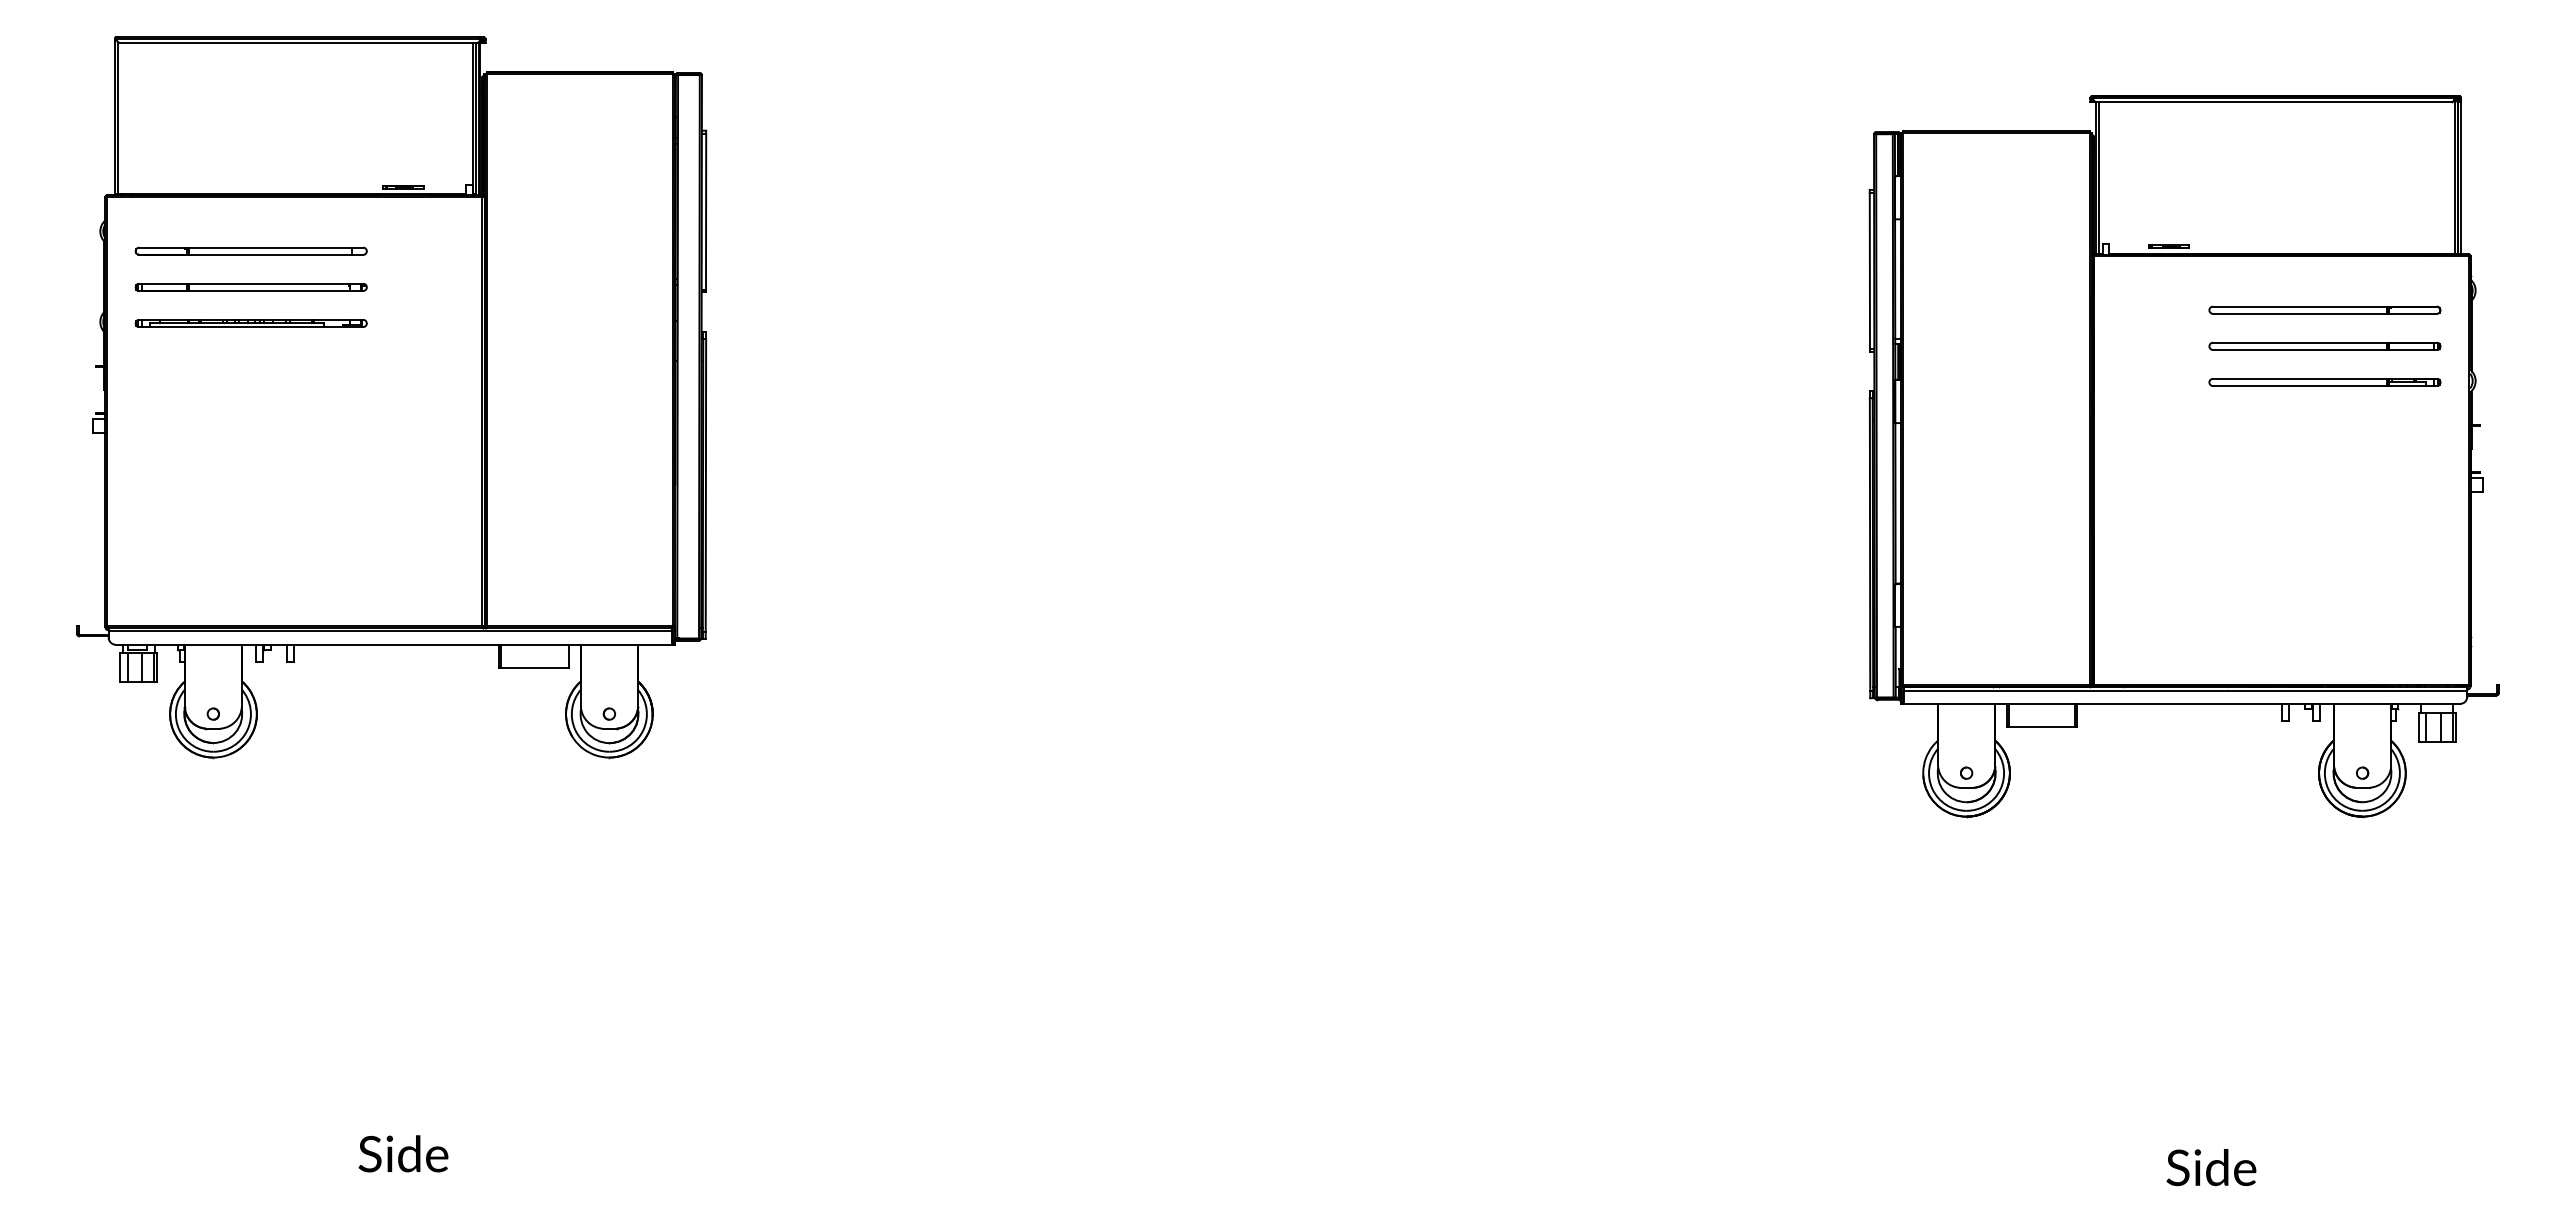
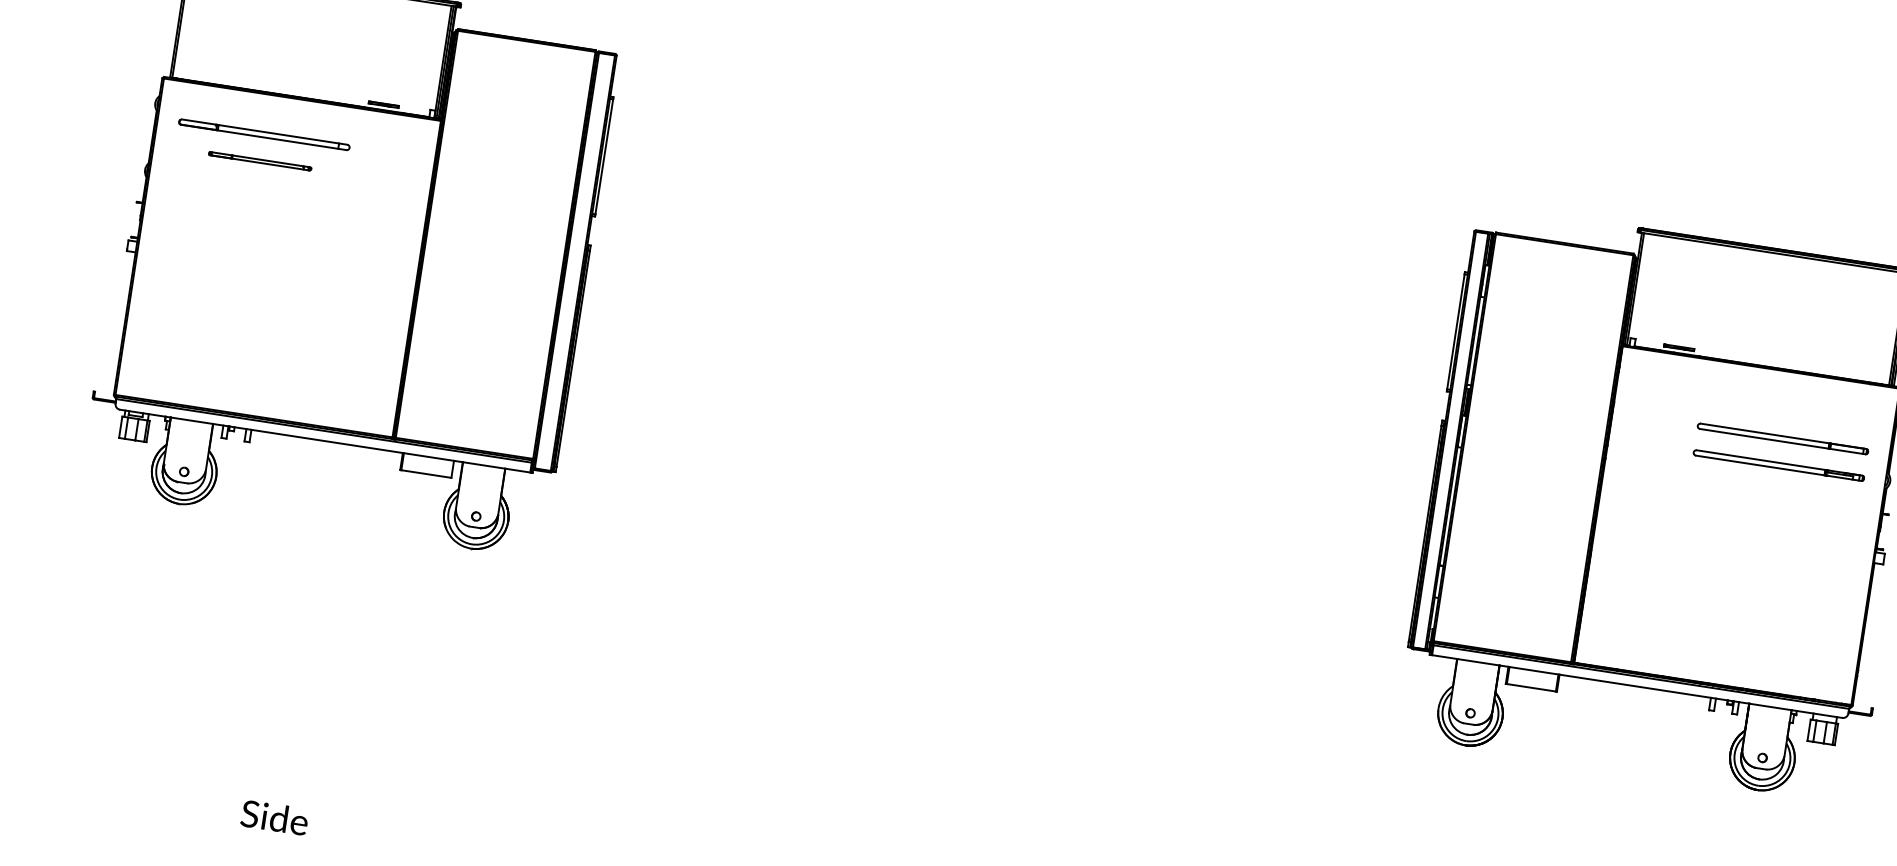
part: (250, 286) -> (259, 160), size x0.6
part: (2324, 309) -> (1786, 411), removed
part: (250, 323) -> (255, 187), removed

